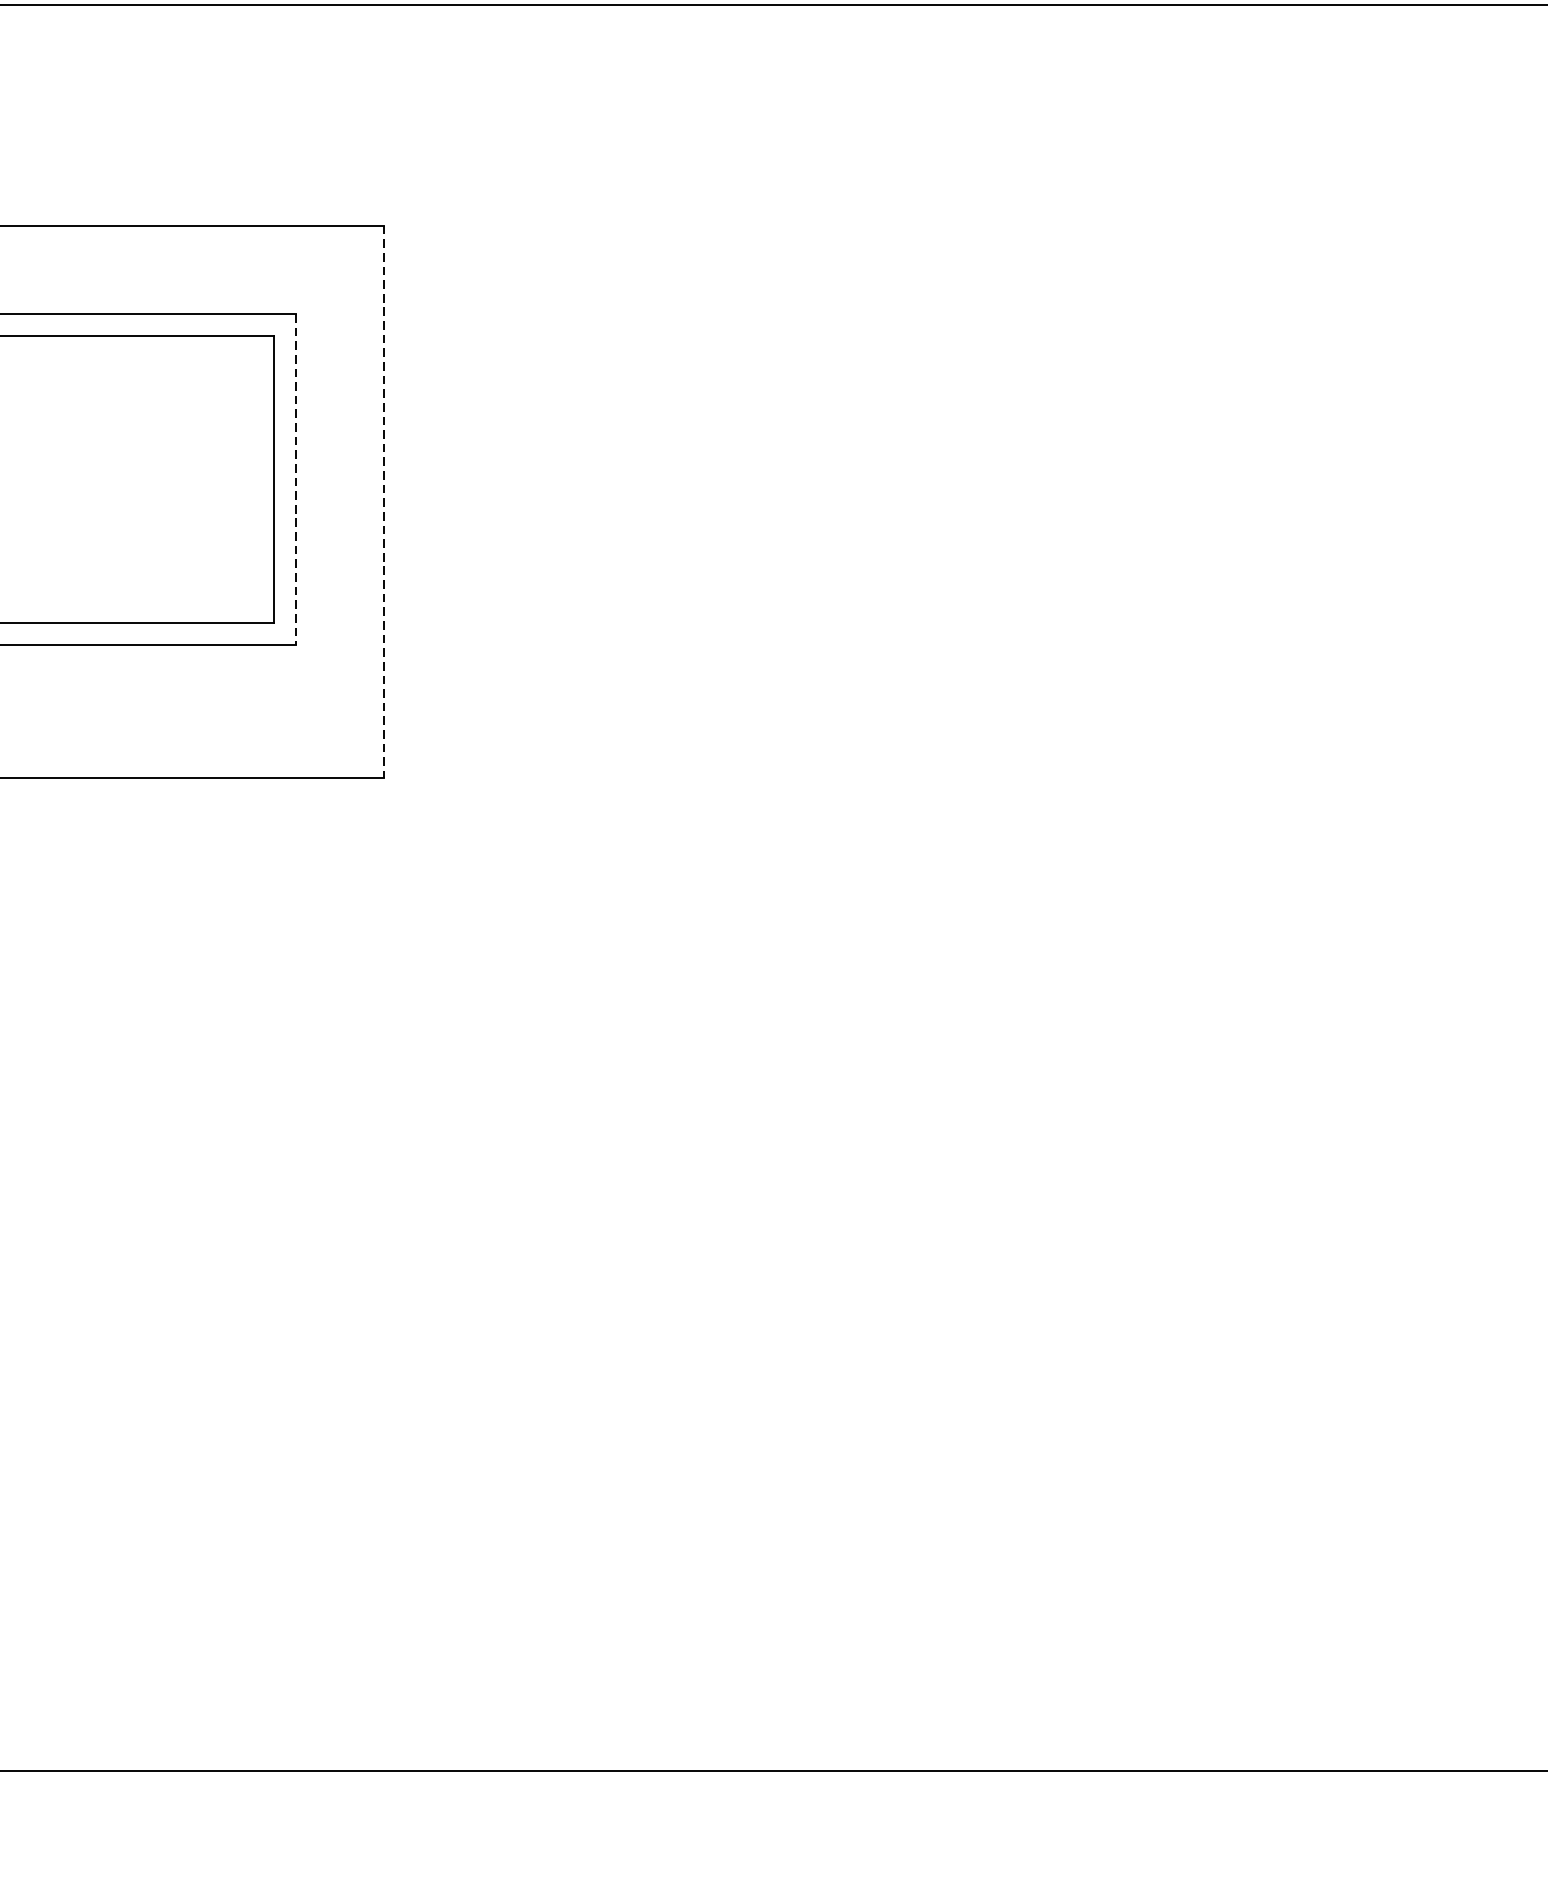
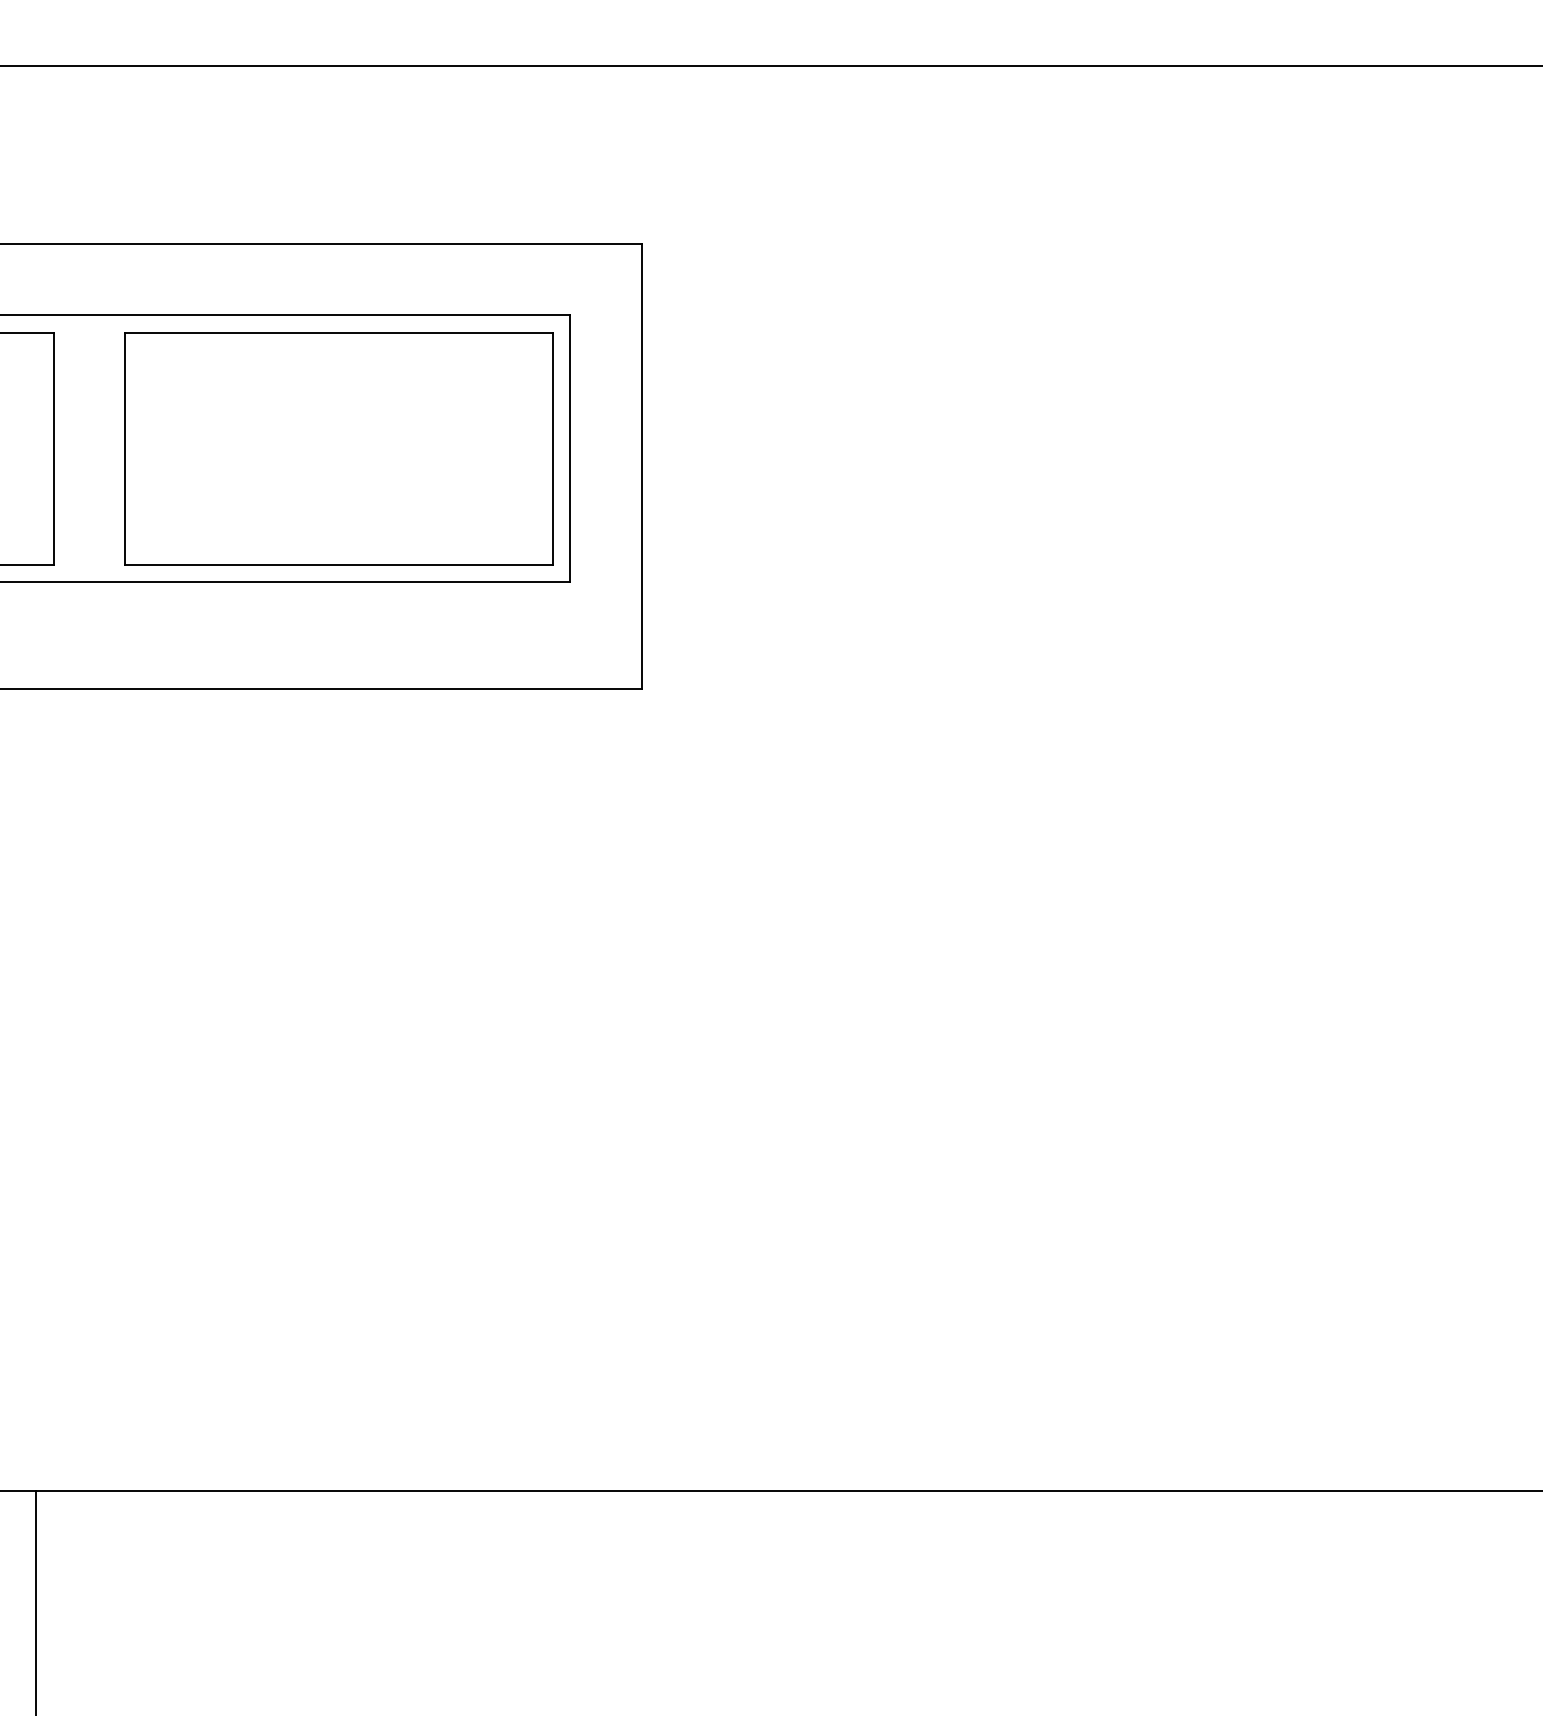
line: (296, 479) -> (570, 448), dashed -> solid
line: (384, 501) -> (641, 466), dashed -> solid

